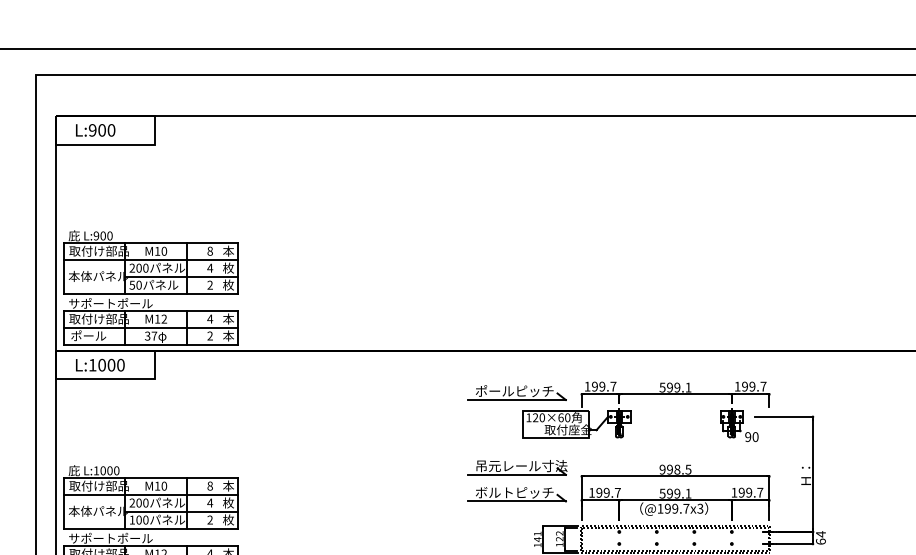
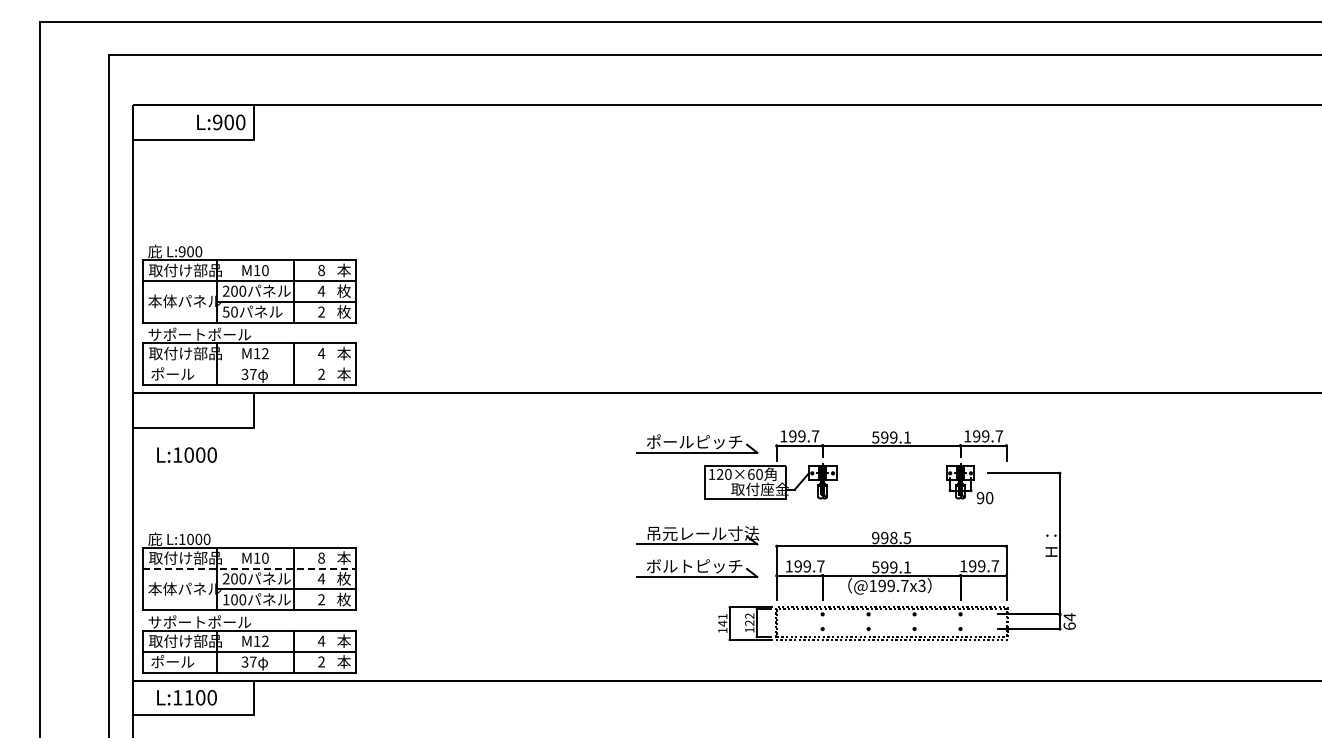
text: (95, 130) -> (221, 122), moved
line: (150, 328) -> (248, 364), removed
text: (99, 364) -> (186, 454), moved
line: (151, 494) -> (249, 568), solid -> dashed

